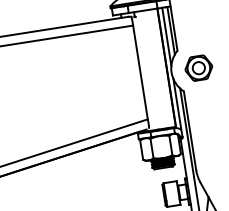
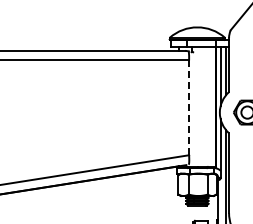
line: (140, 72) -> (189, 107), solid -> dashed

